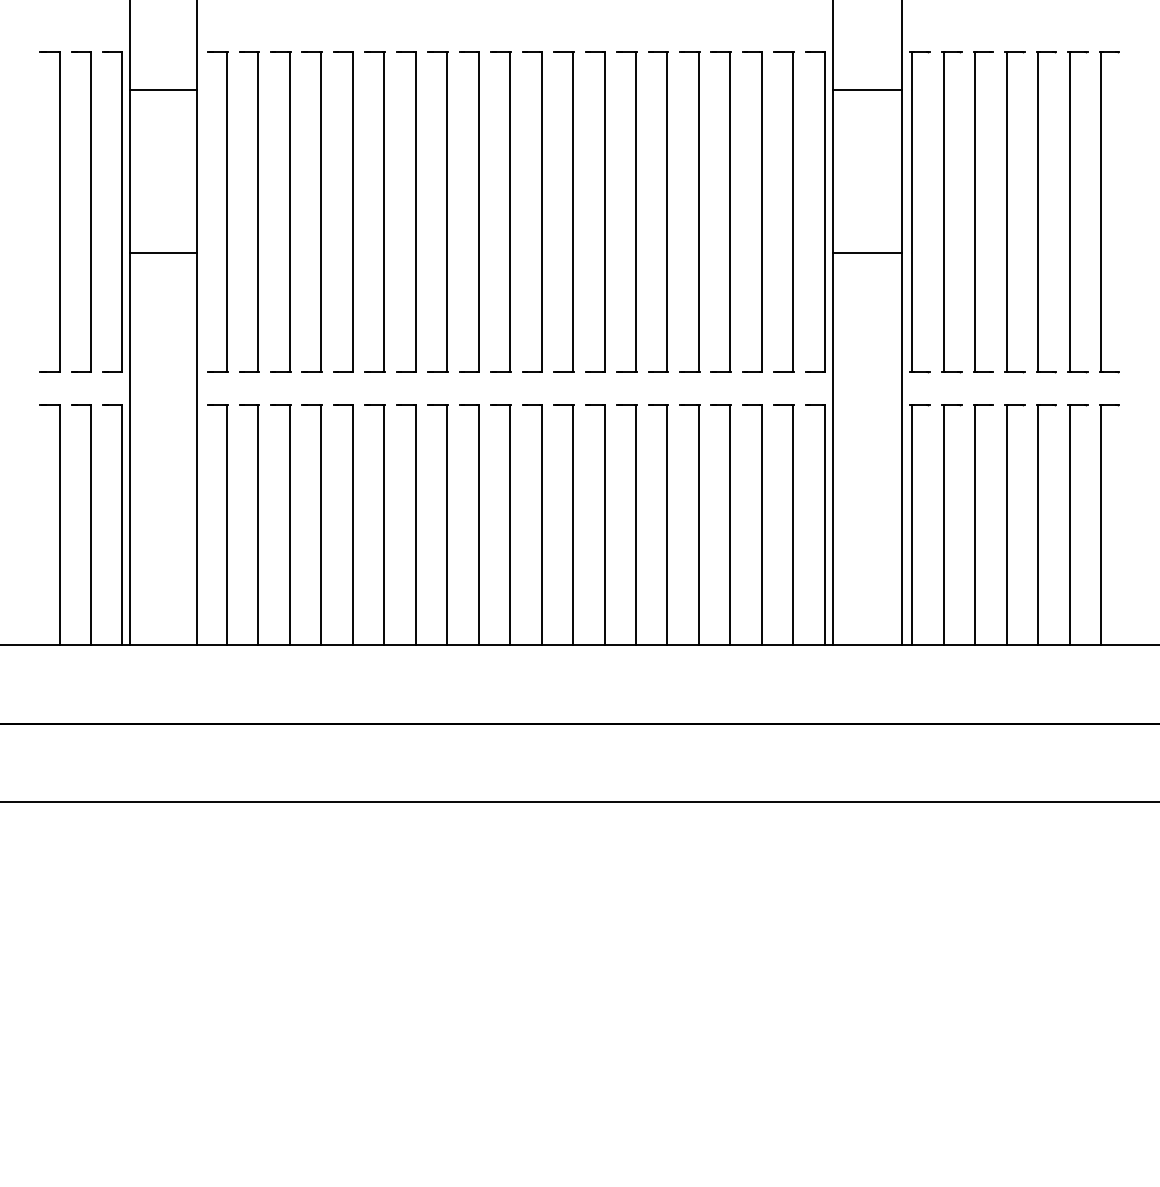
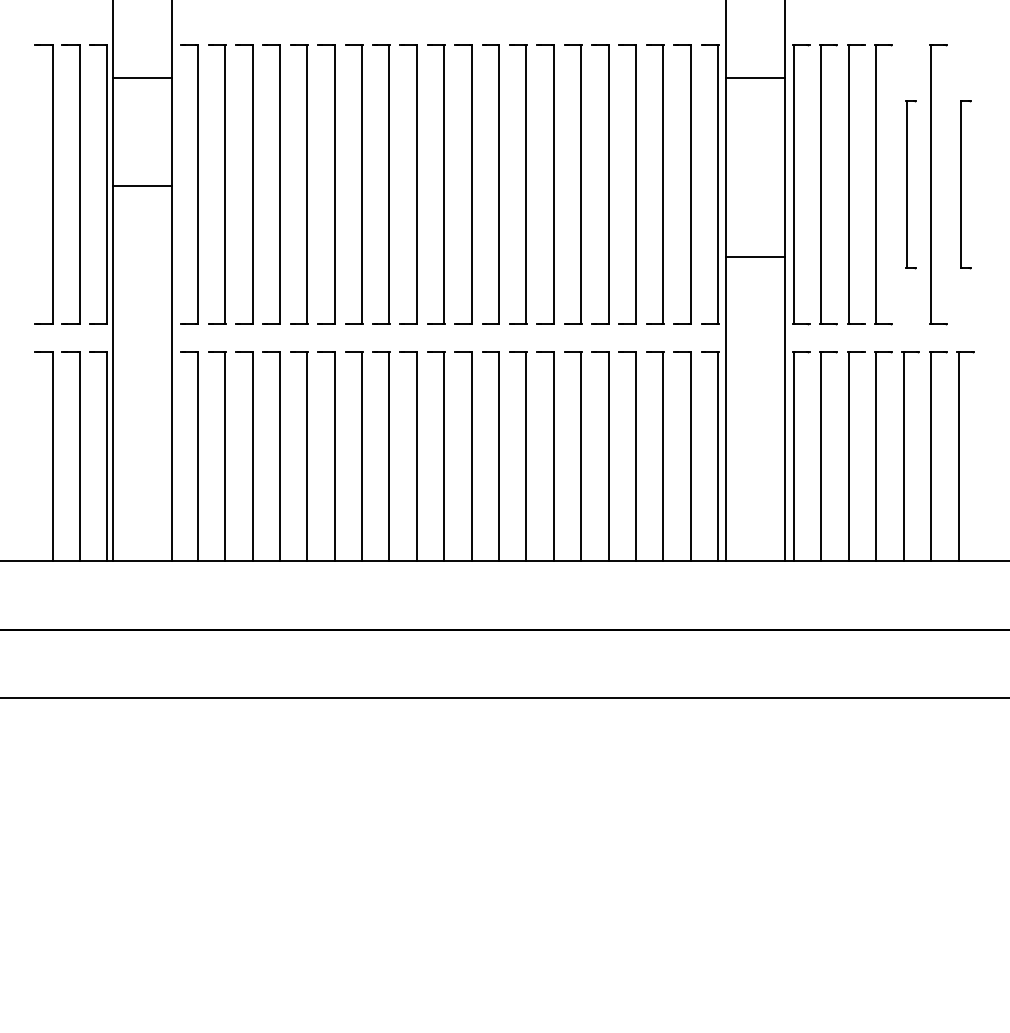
part: (1045, 212) -> (910, 184), size x0.6
part: (1109, 212) -> (965, 184), size x0.6
line: (163, 252) -> (142, 185), moved
line: (867, 252) -> (755, 256), moved

